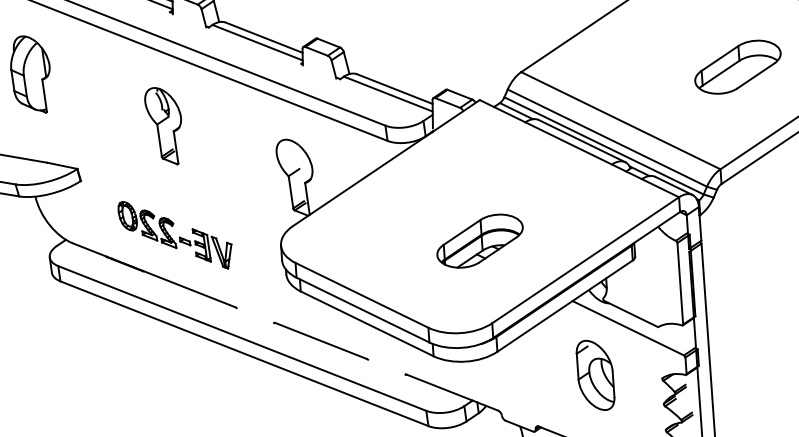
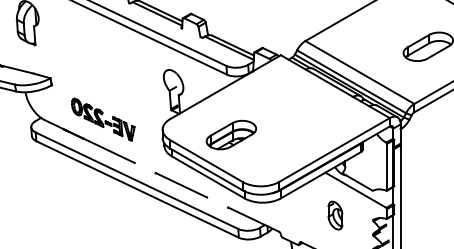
part: (162, 126) -> (100, 57), removed
part: (478, 242) -> (230, 135), moved
part: (595, 375) -> (335, 215), size x0.7

